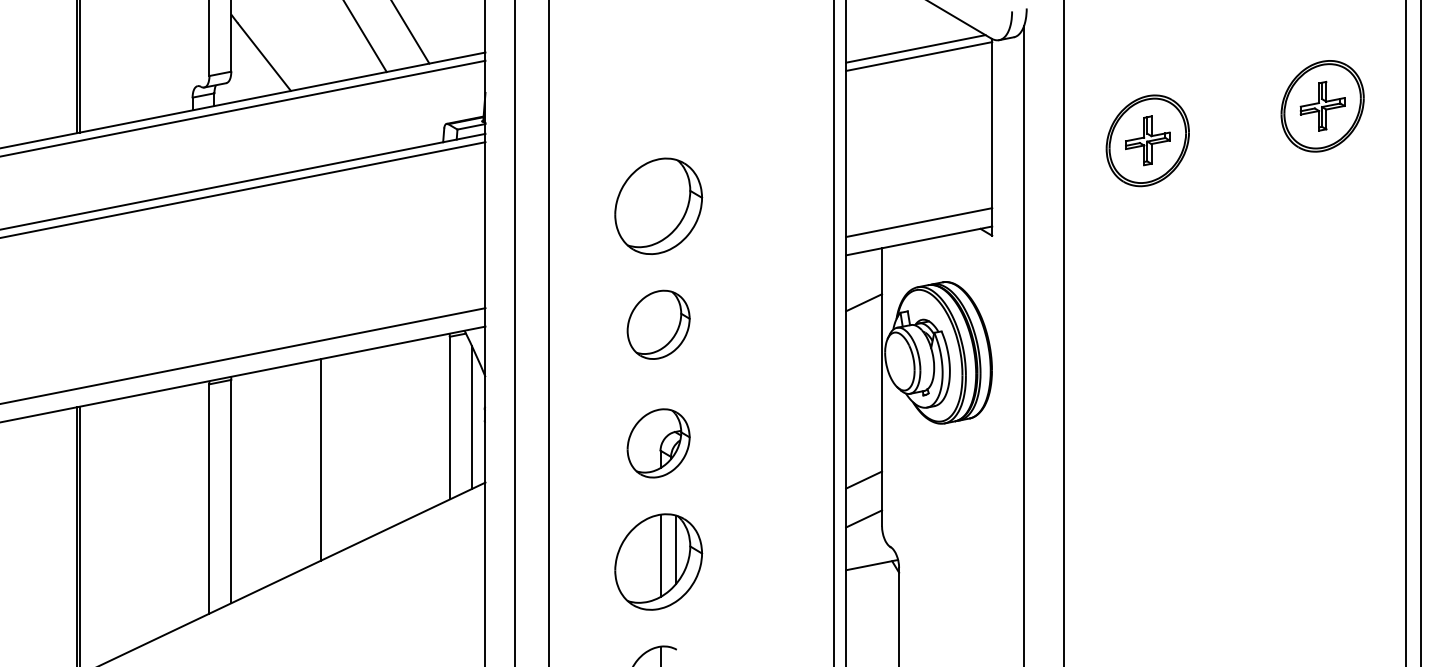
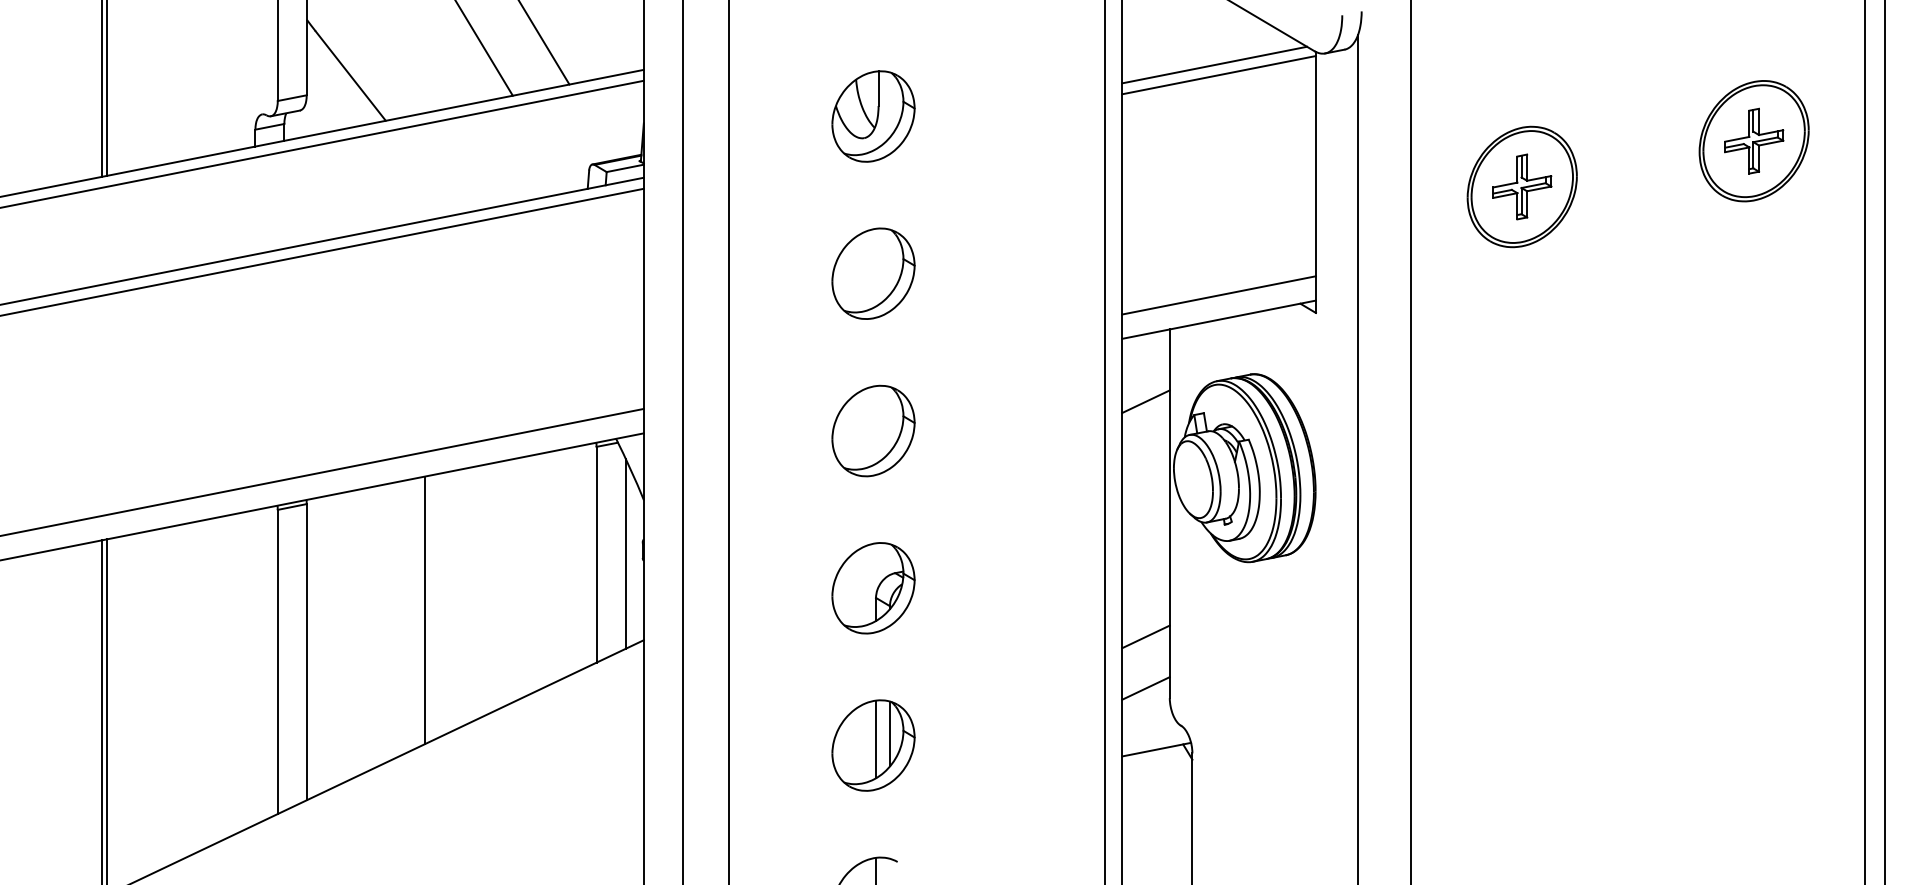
part: (658, 87) -> (873, 116), added
part: (658, 206) -> (873, 273), size x0.71
part: (658, 561) -> (873, 745), size x0.71

